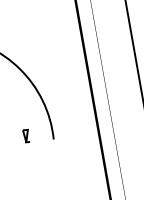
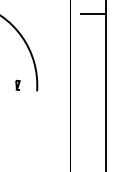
line: (111, 22) -> (93, 14), added

